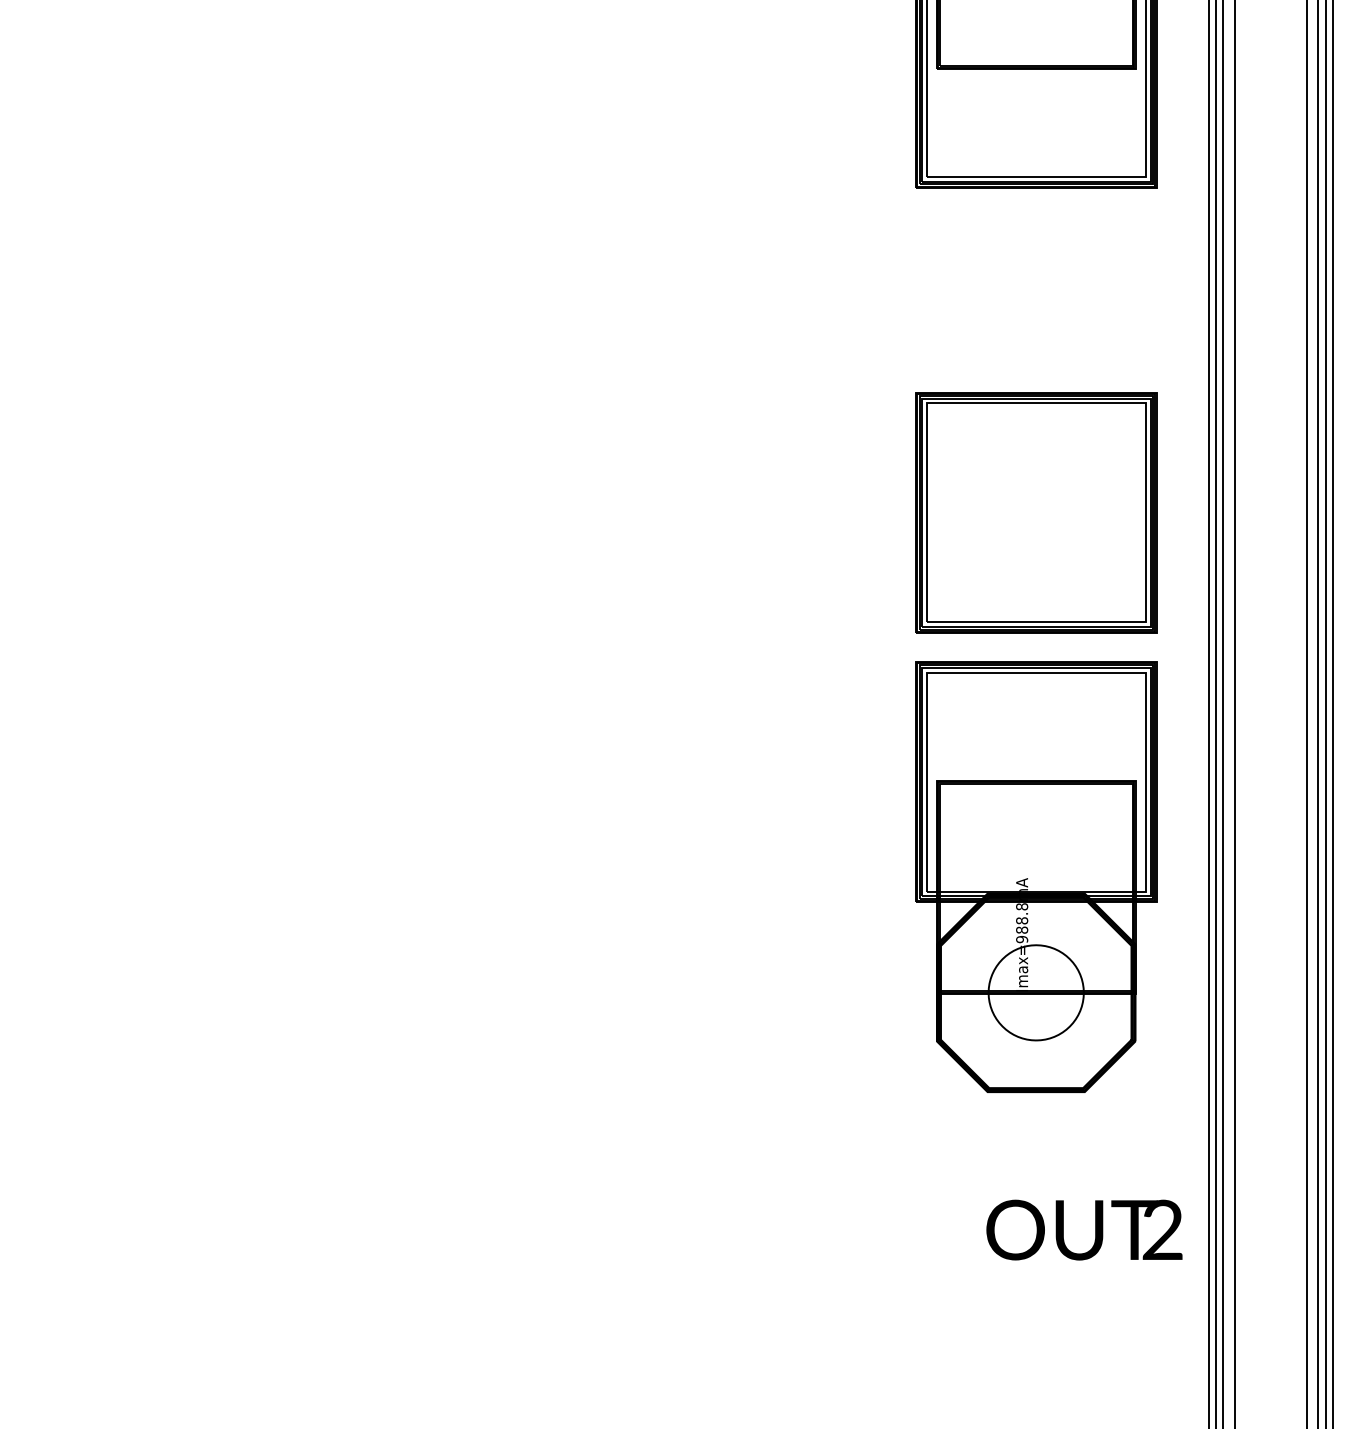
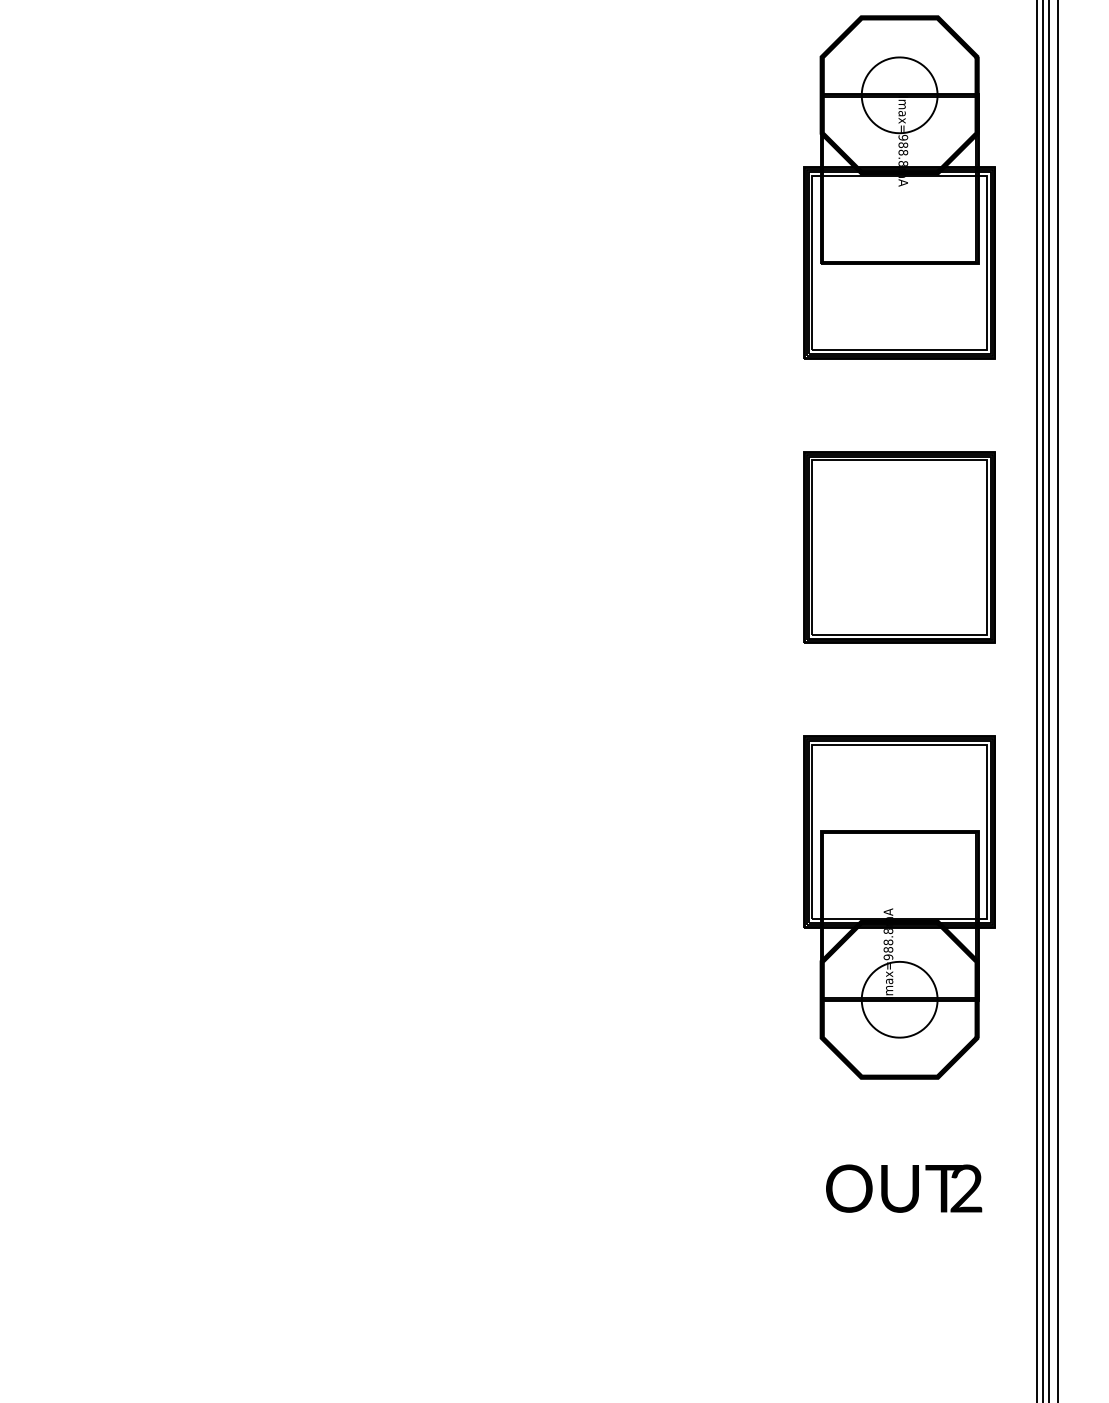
part: (1036, 512) -> (899, 547), moved
text: (1084, 1229) -> (904, 1188), moved

